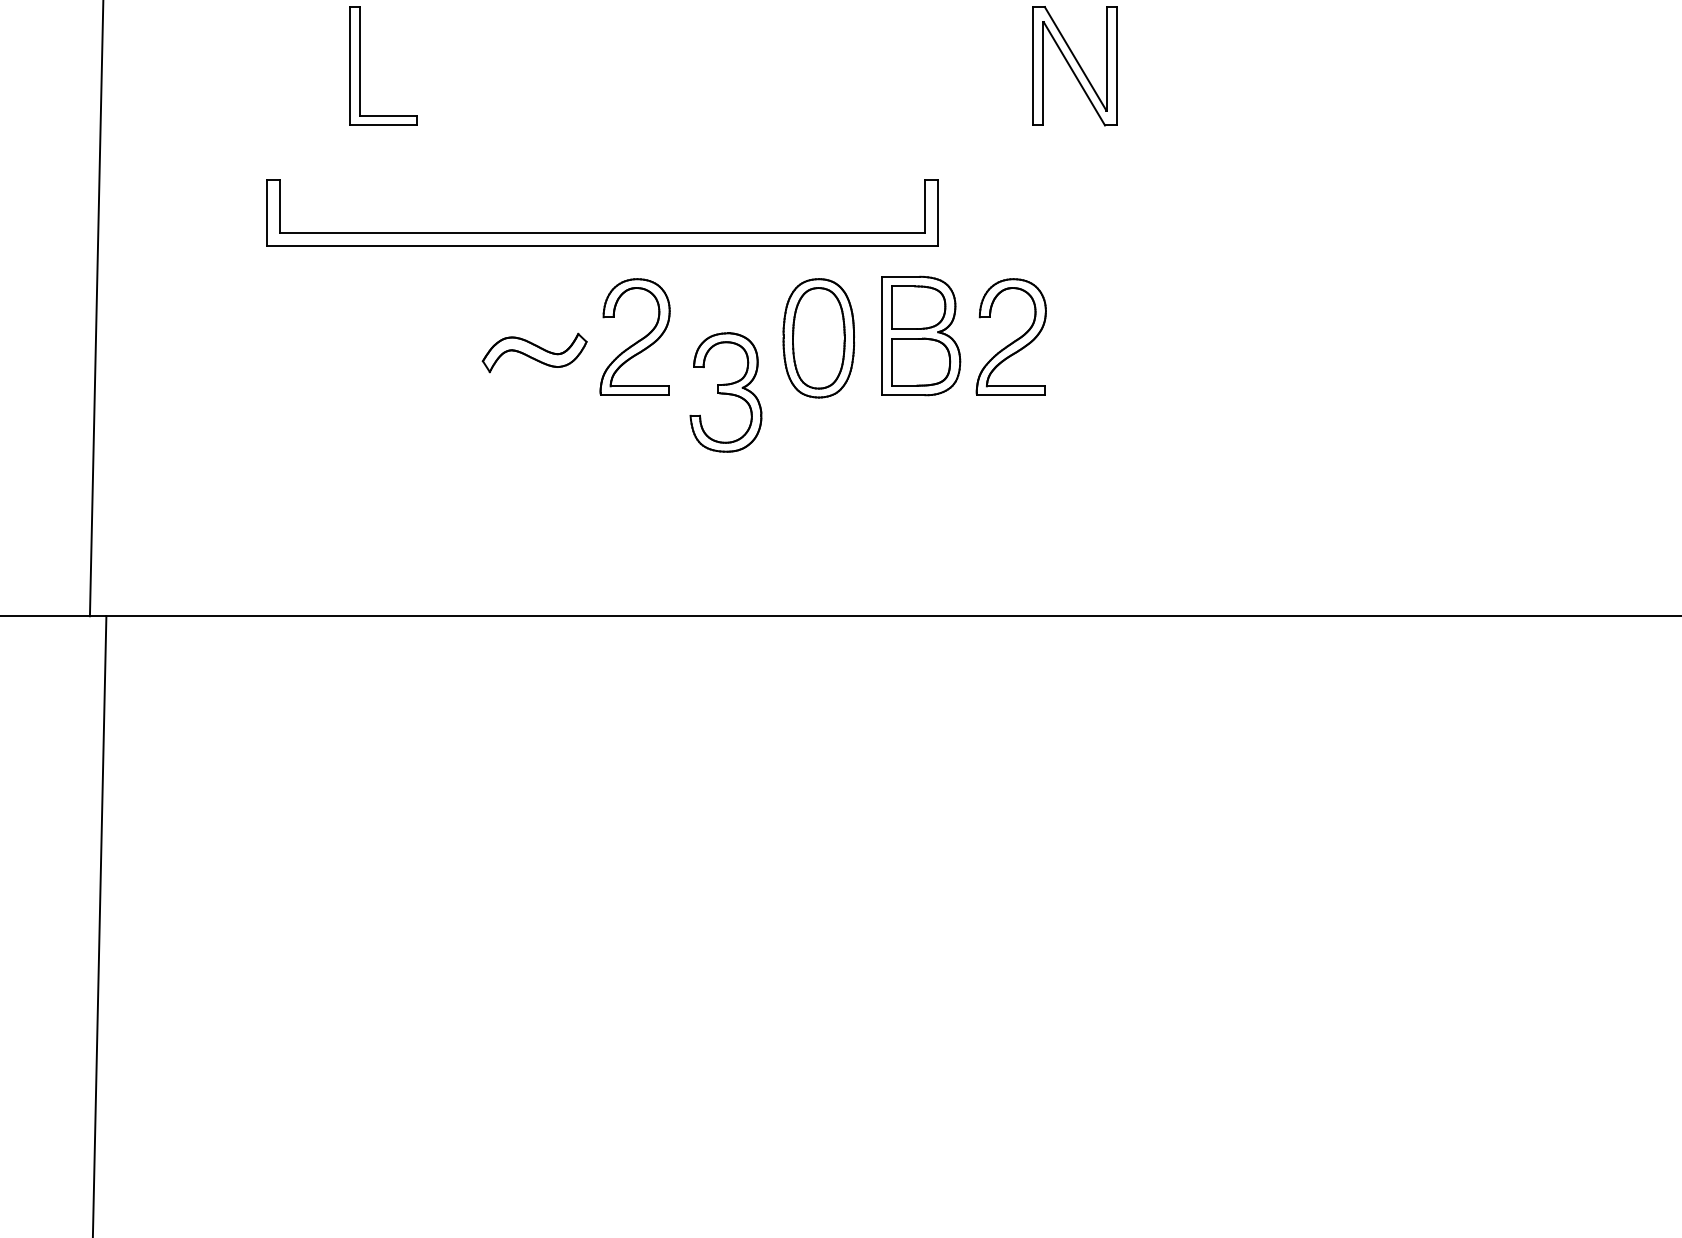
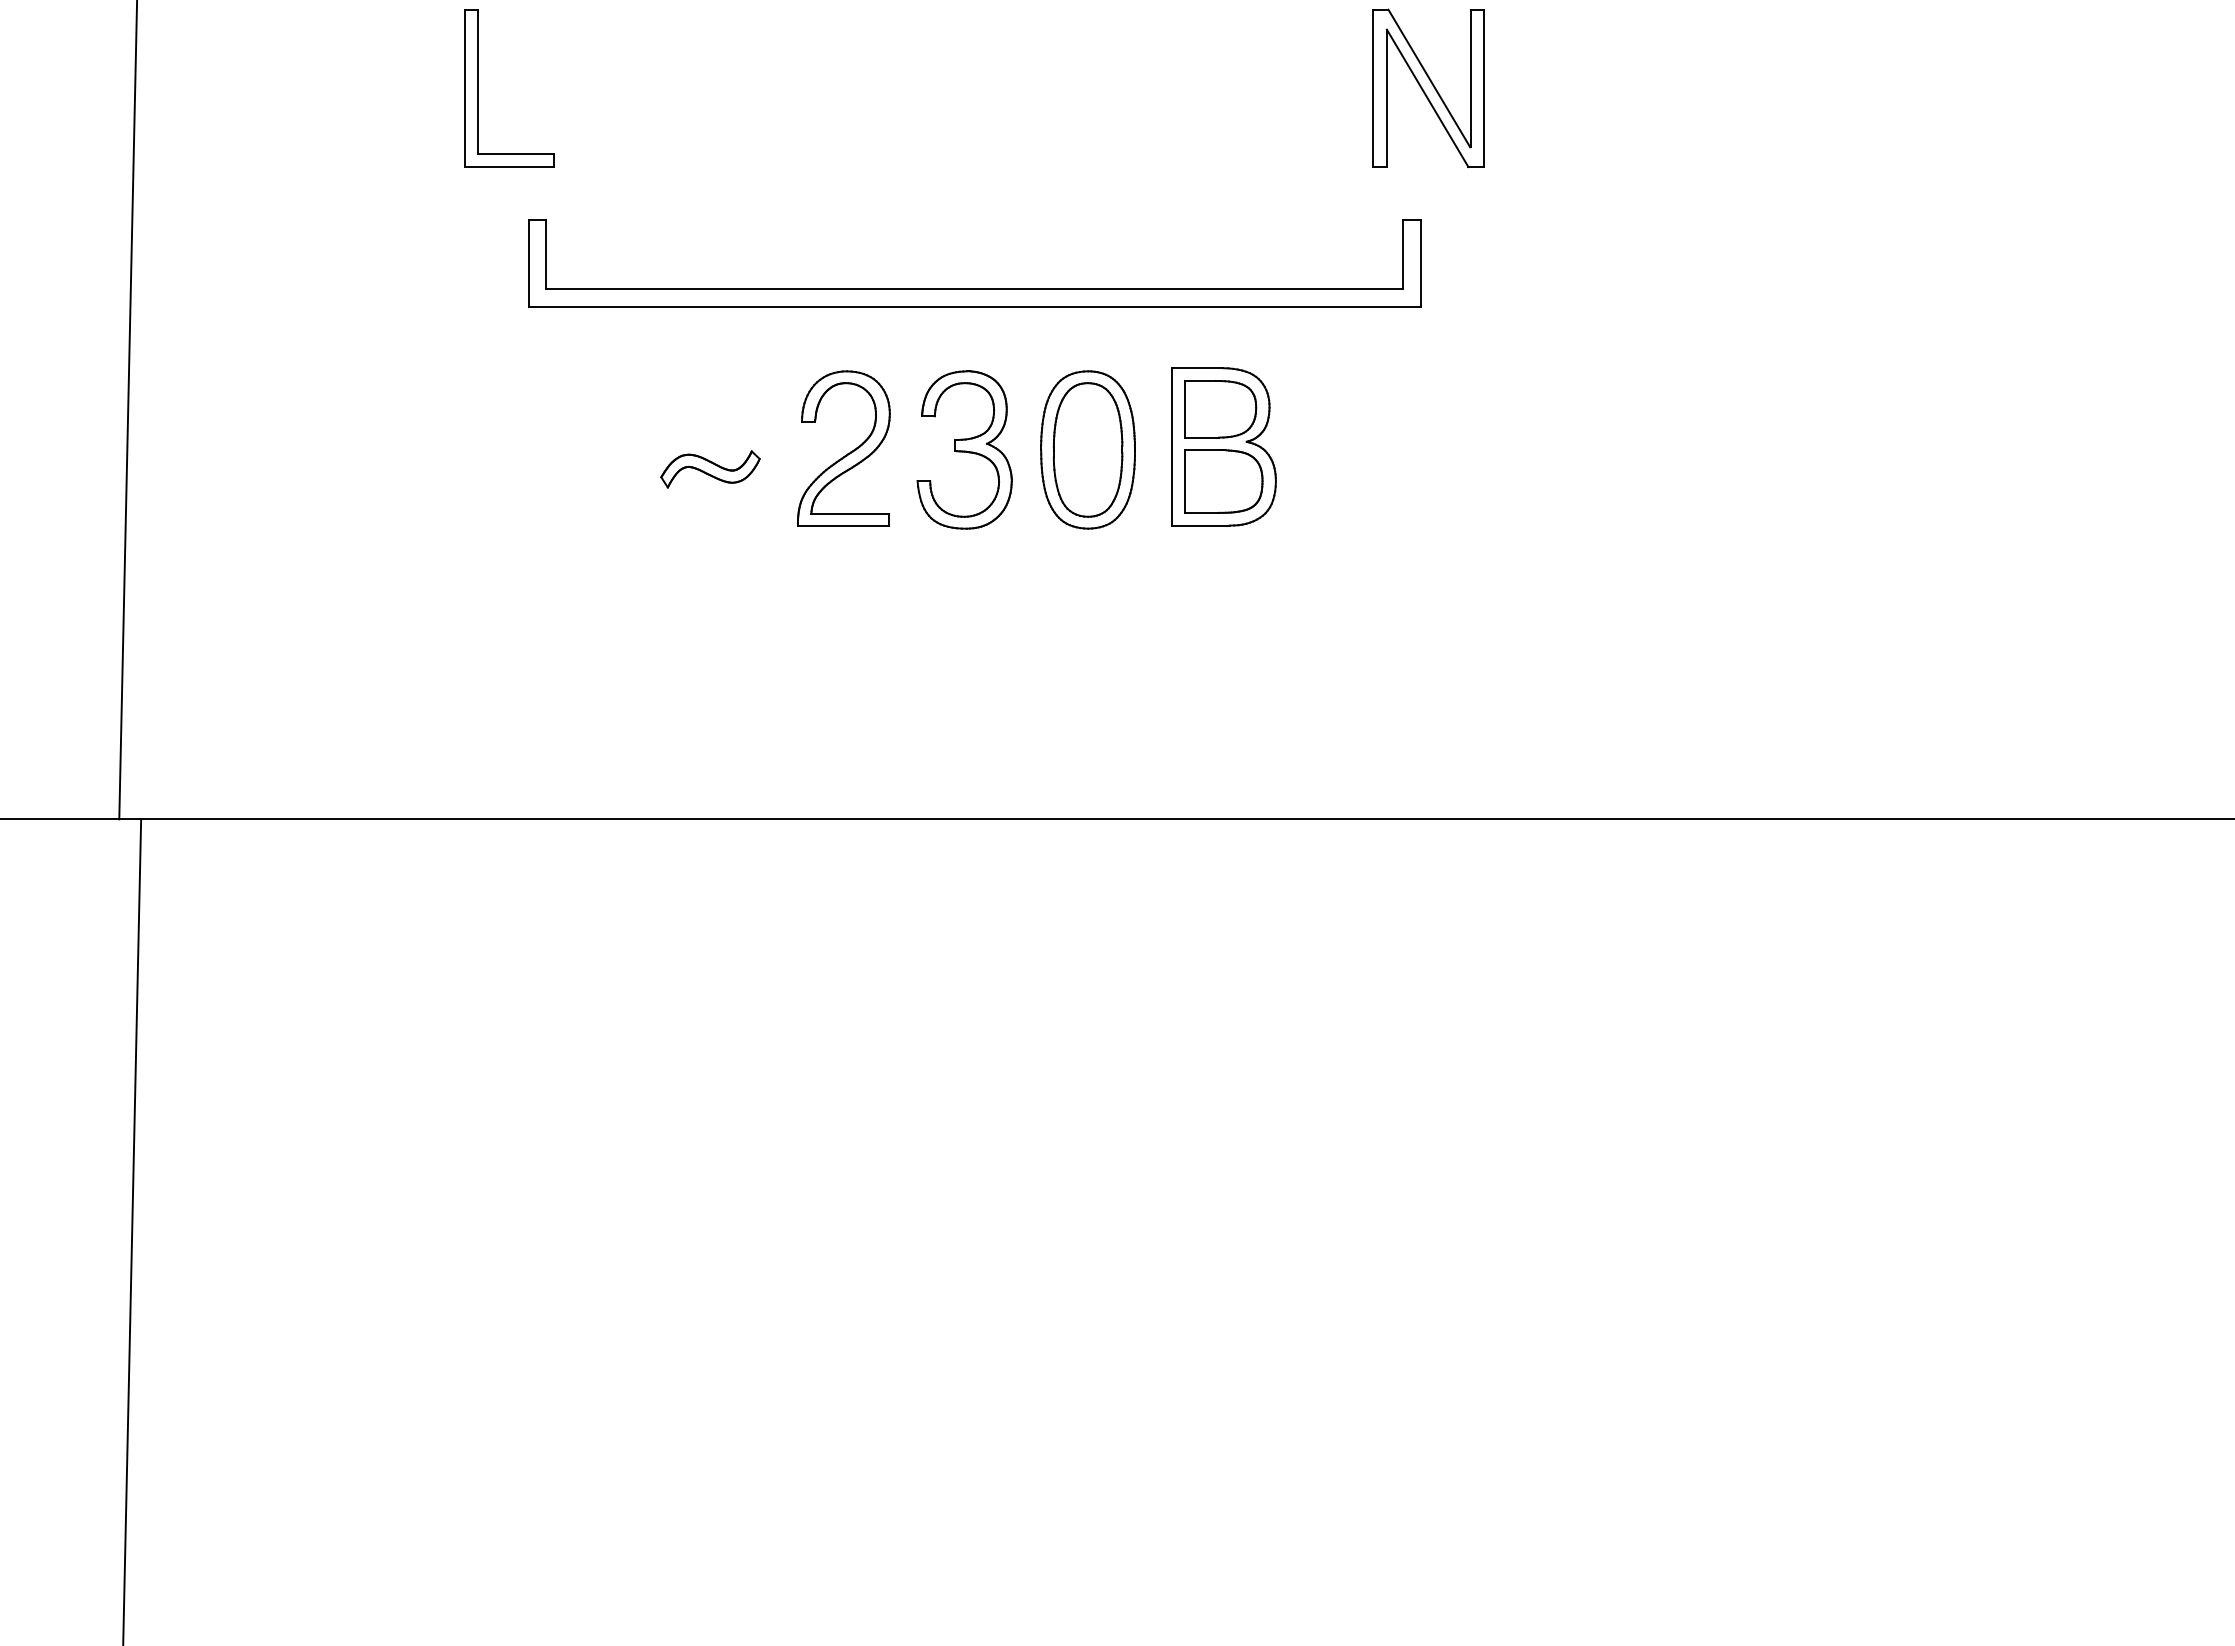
part: (602, 231) -> (974, 288), moved
part: (1014, 340) -> (1348, 452), removed
part: (534, 353) -> (710, 469), size x0.71
part: (725, 392) -> (964, 449), moved

